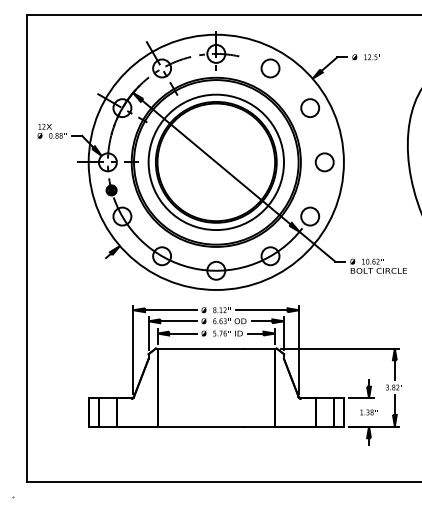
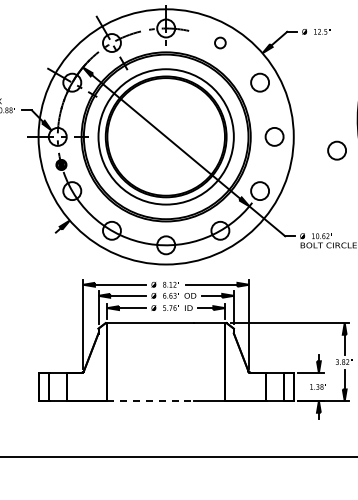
circle: (270, 68) -> (220, 43), size x0.6
circle: (387, 175) -> (337, 150), added
line: (201, 426) -> (151, 401), solid -> dashed

